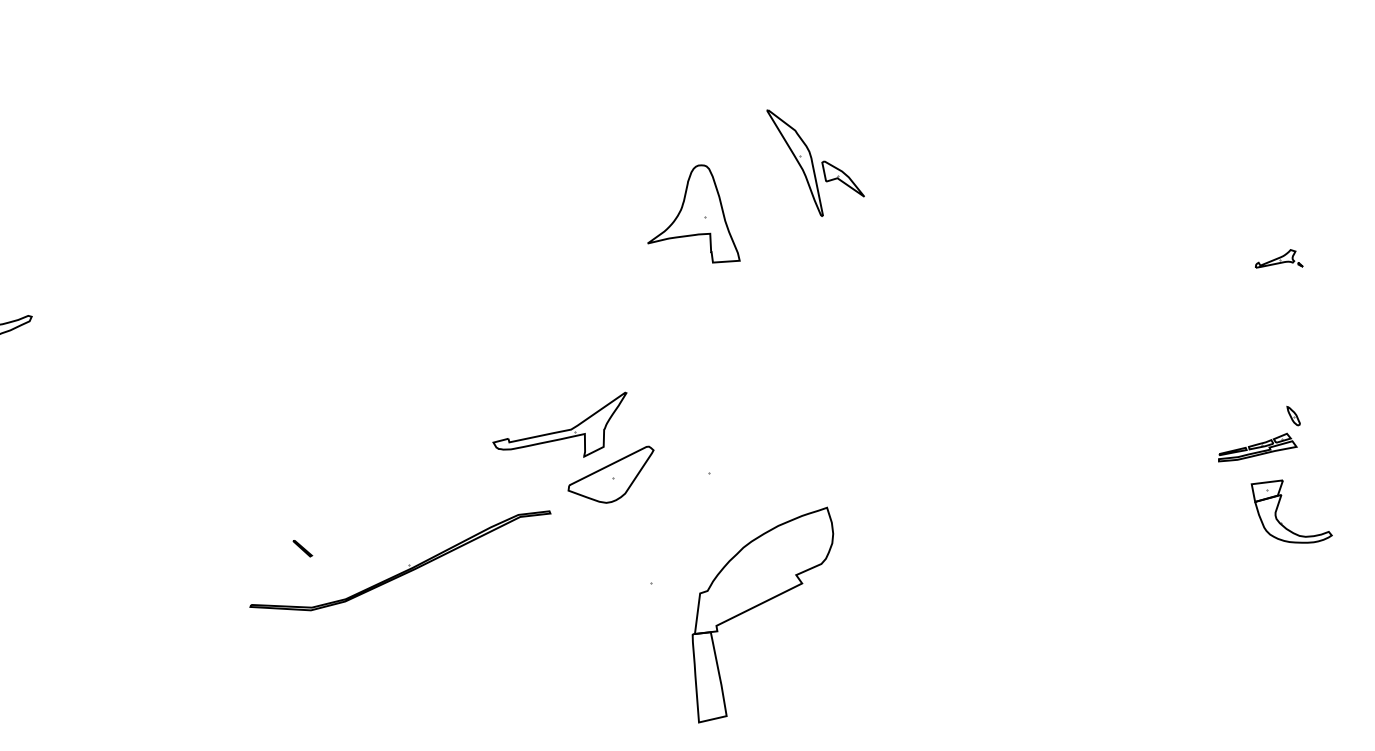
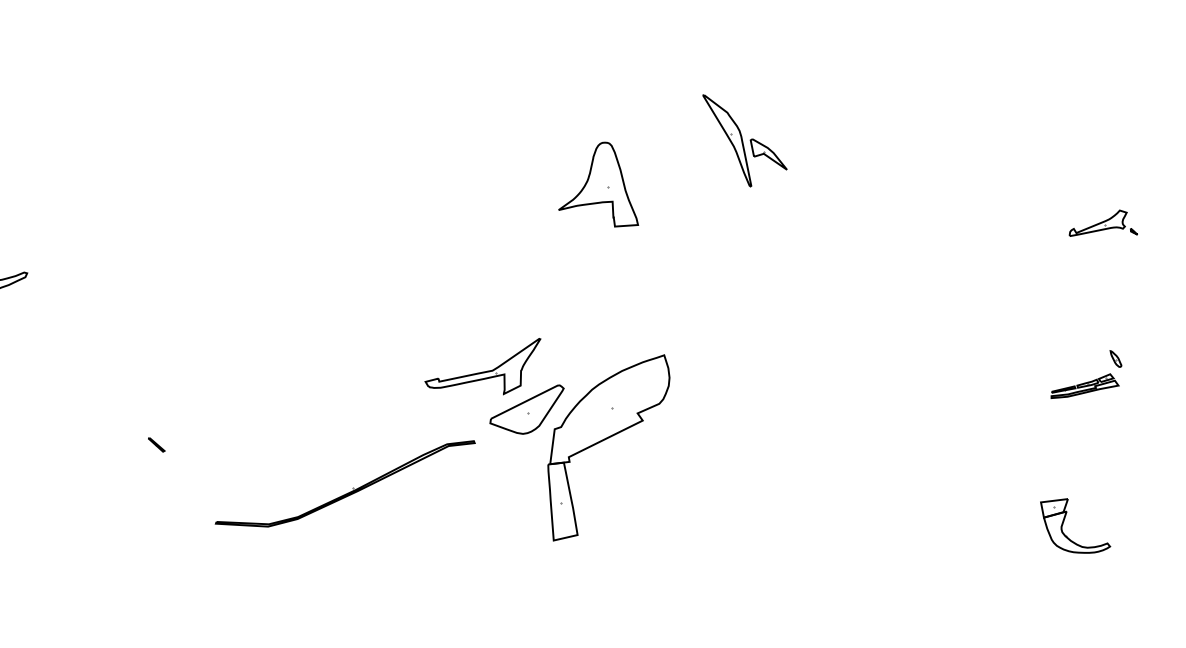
part: (815, 162) -> (744, 140), moved
part: (1279, 258) -> (1103, 223), size x1.67
part: (1278, 507) -> (1064, 522), moved
line: (302, 548) -> (156, 444), moved
part: (758, 606) -> (605, 440), moved

